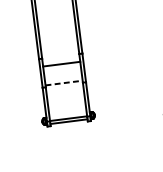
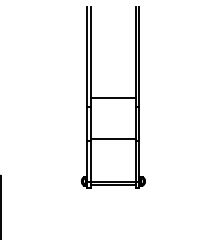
line: (61, 64) -> (113, 98), moved
line: (64, 82) -> (113, 138), dashed -> solid

